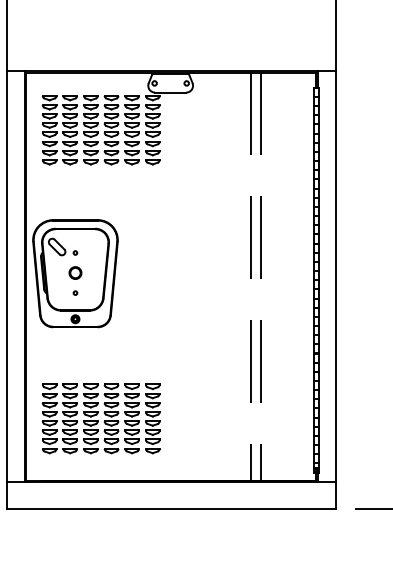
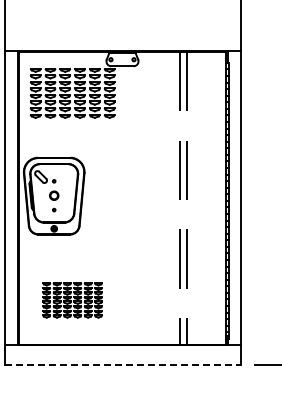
part: (100, 419) -> (72, 300), size x0.7
line: (172, 509) -> (123, 365), solid -> dashed

